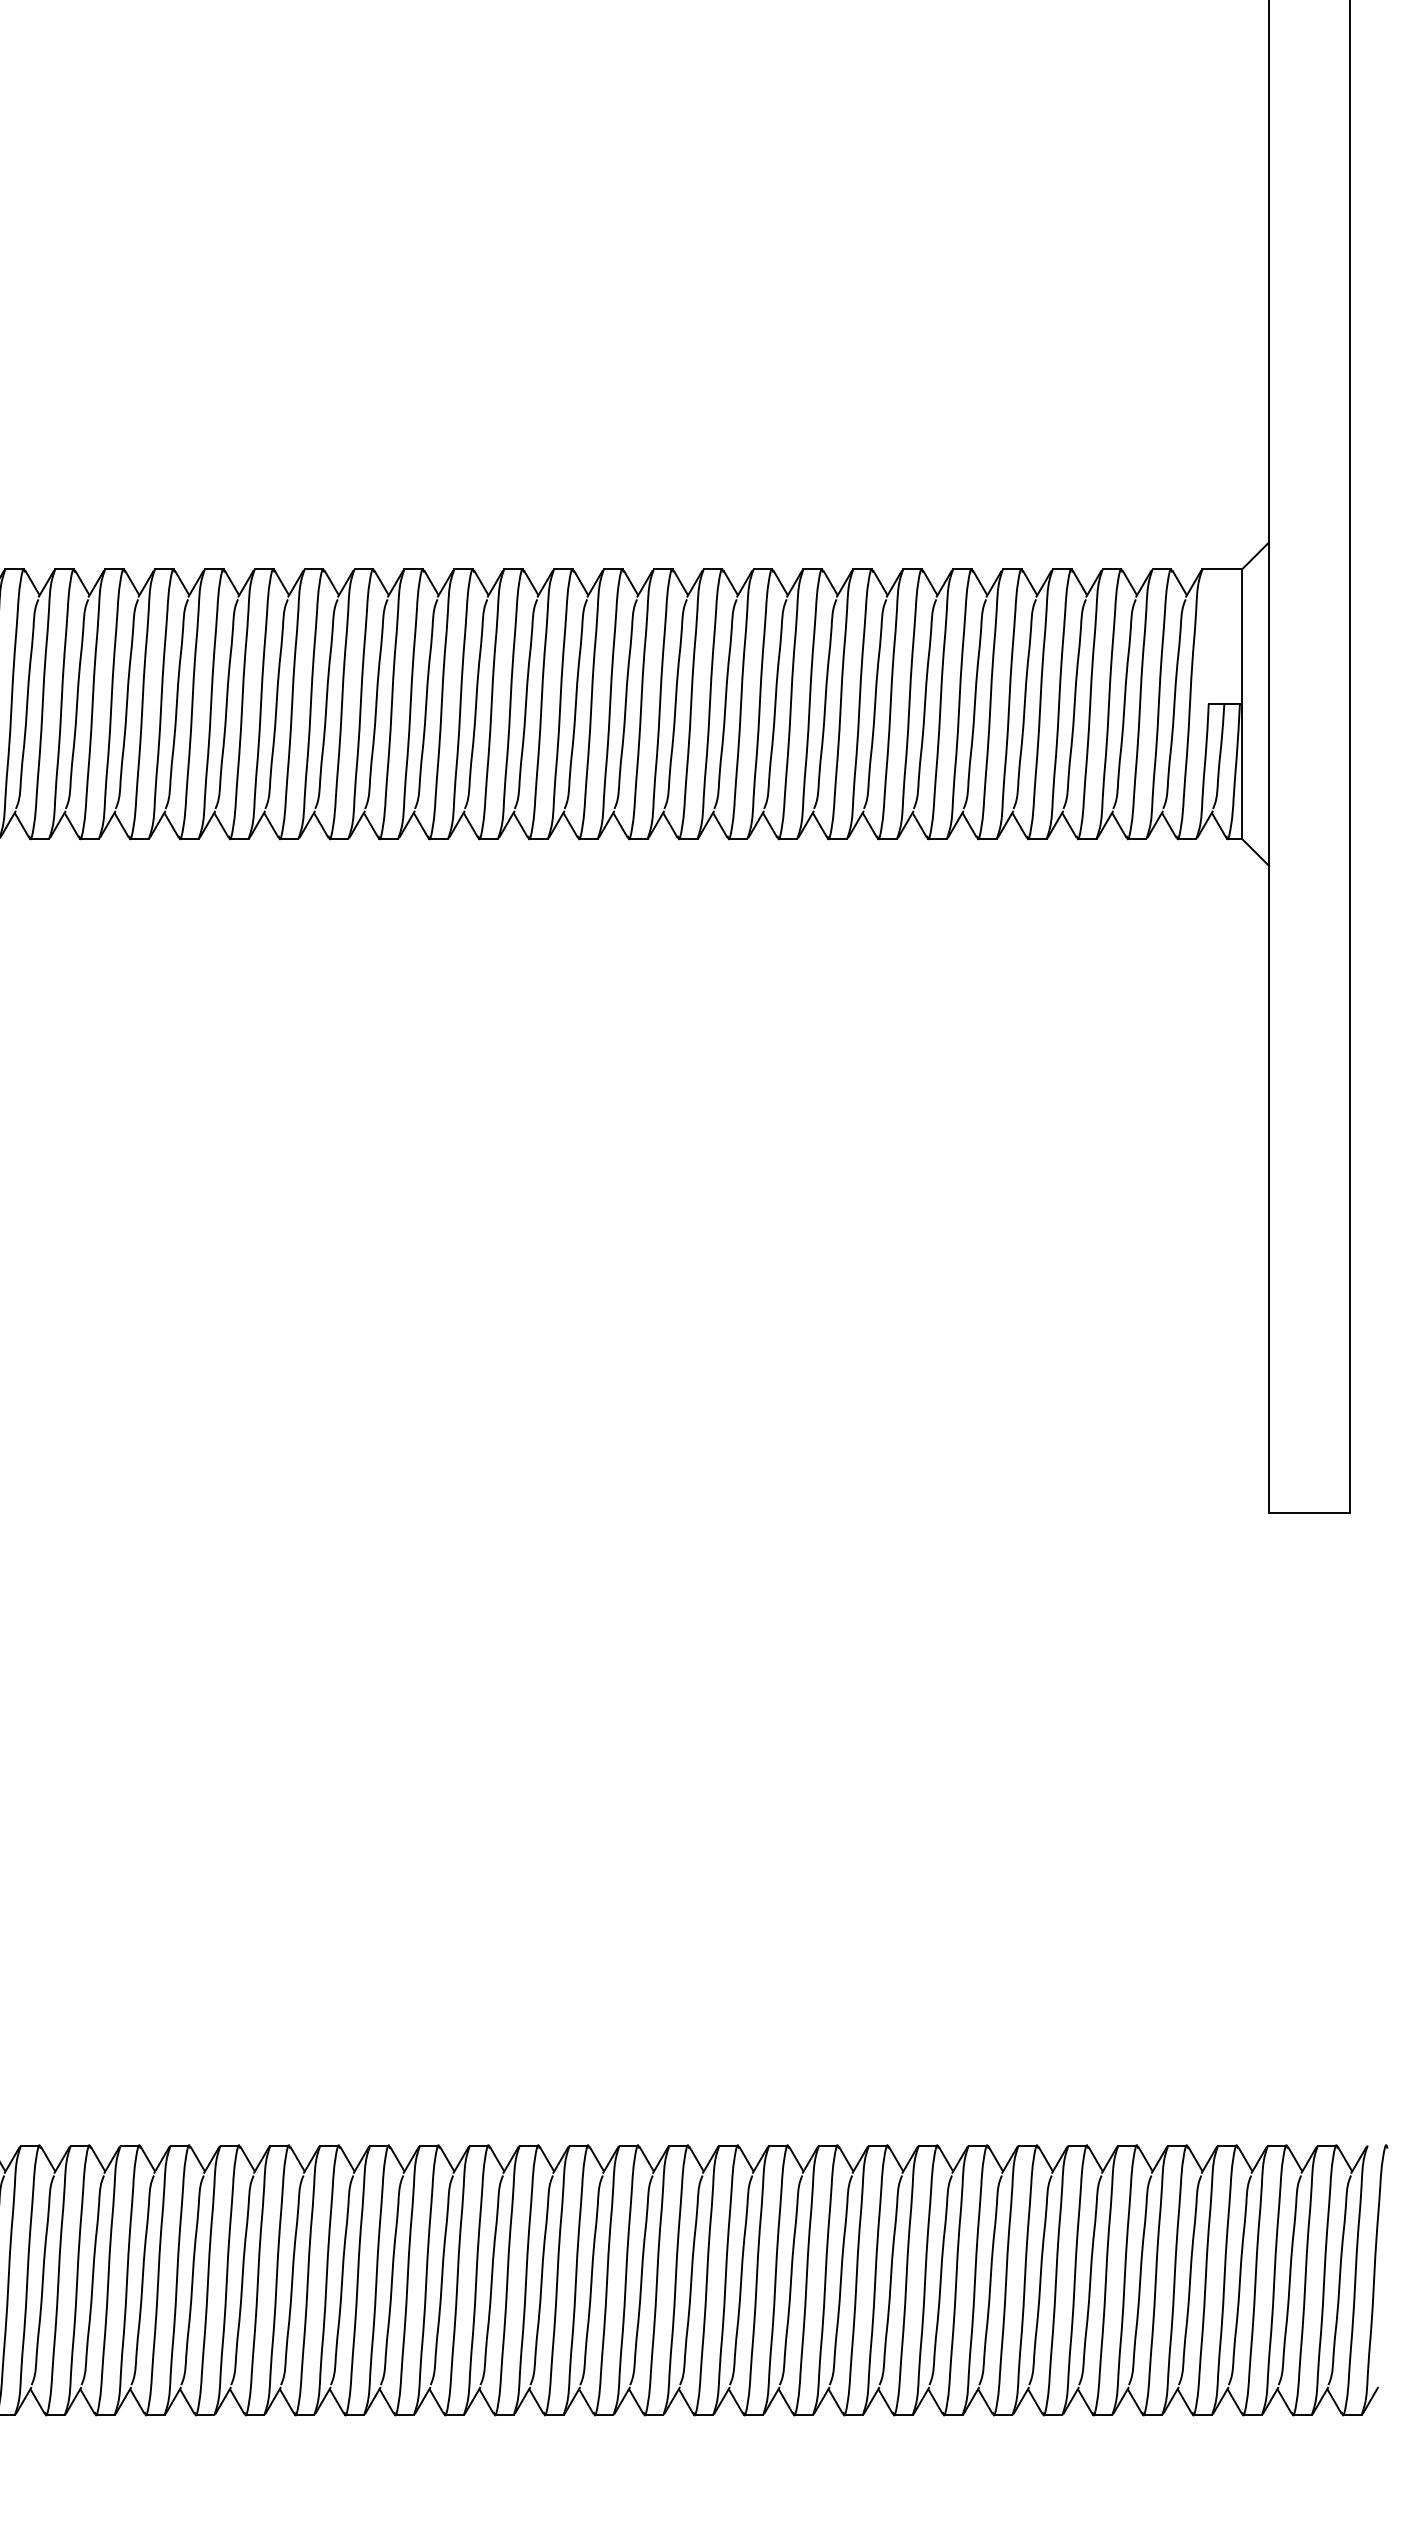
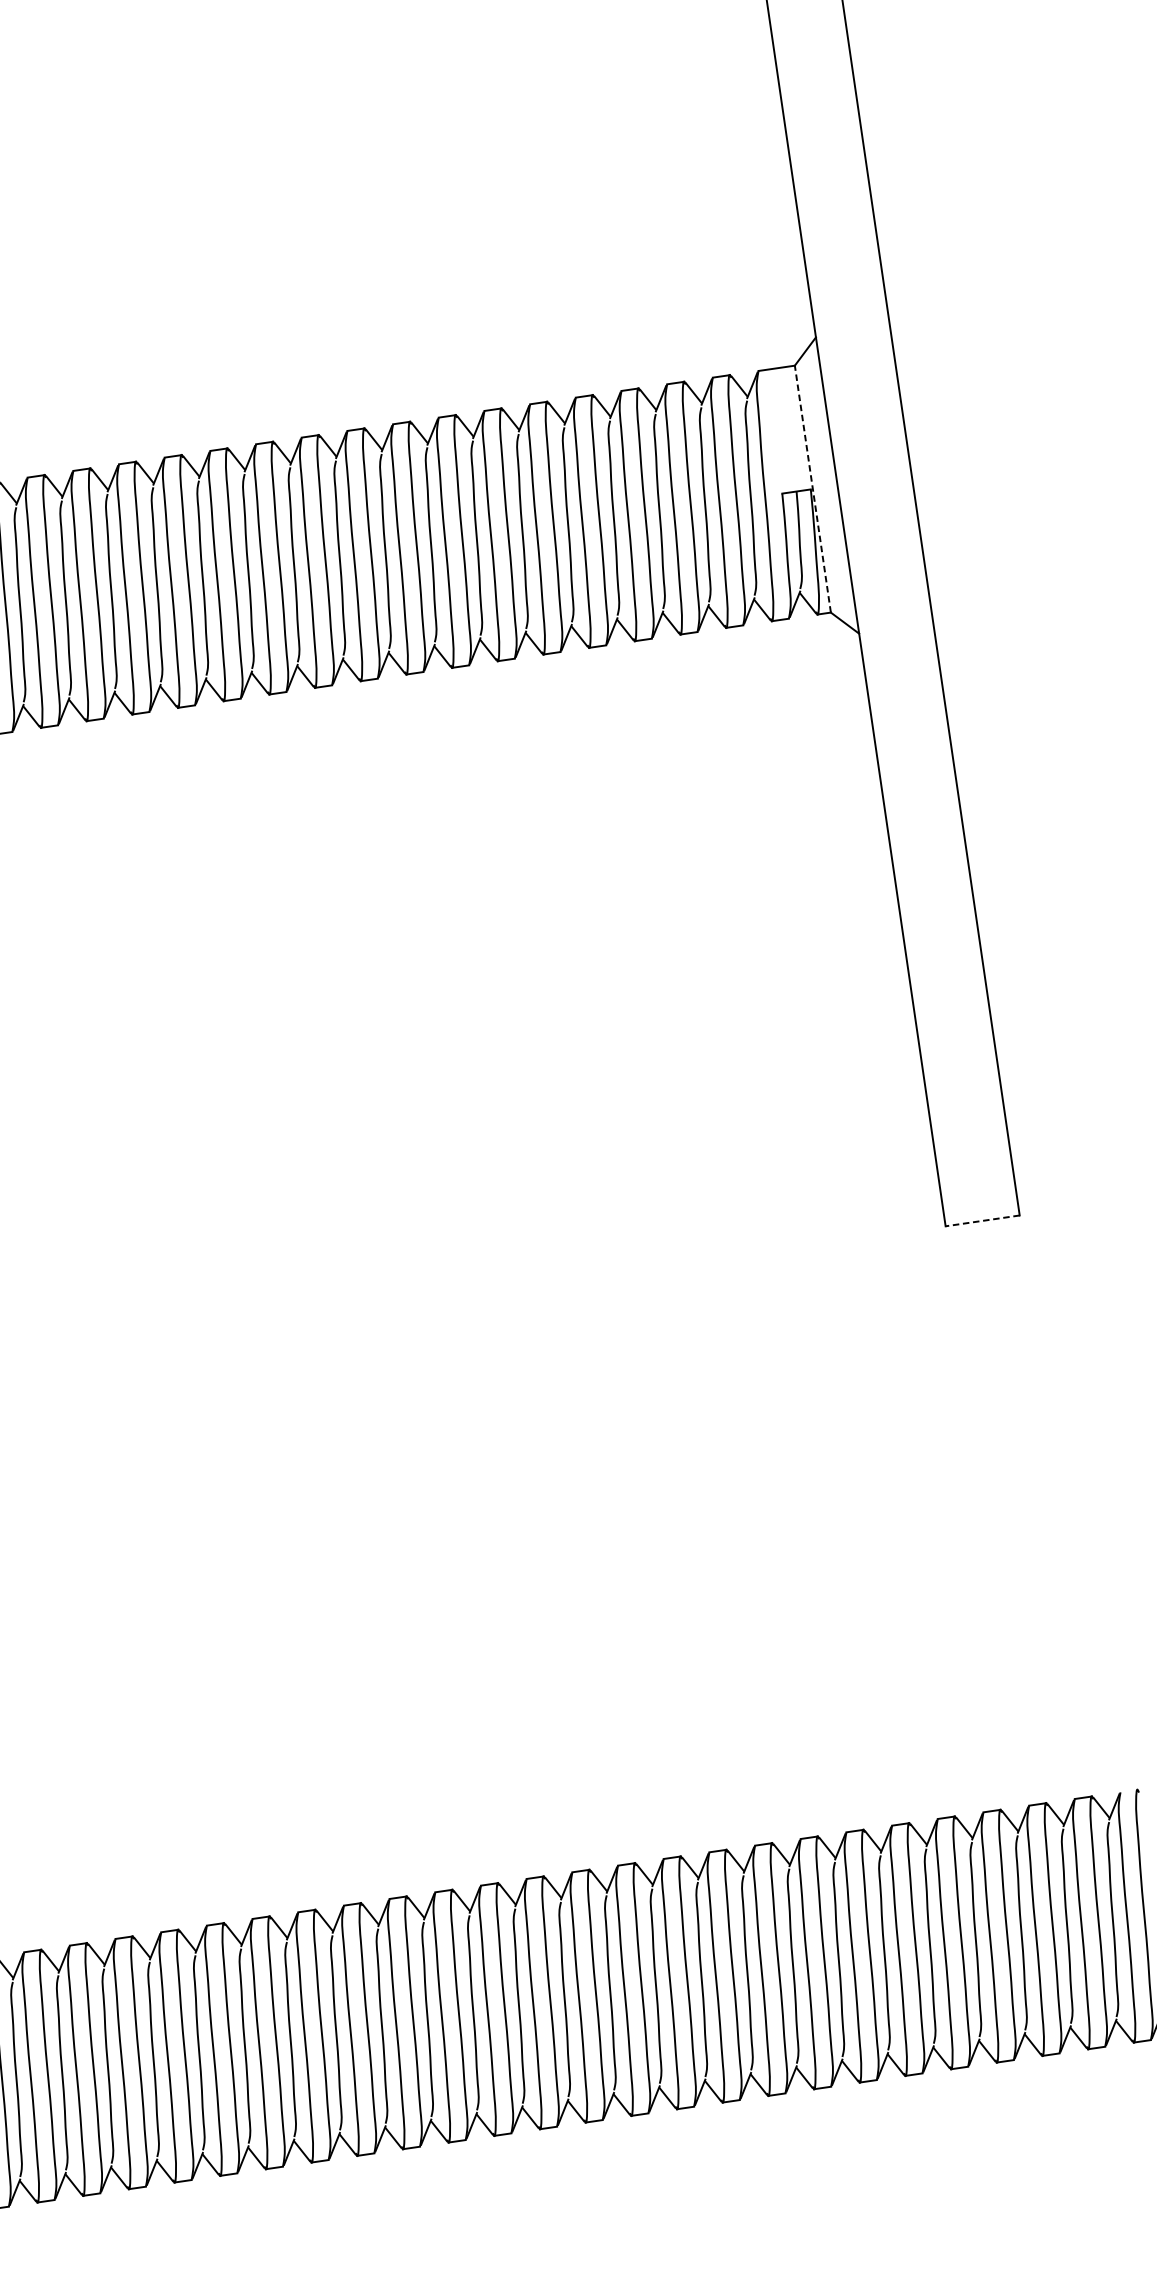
line: (1242, 704) -> (813, 489), solid -> dashed
line: (1309, 1513) -> (982, 1221), solid -> dashed

